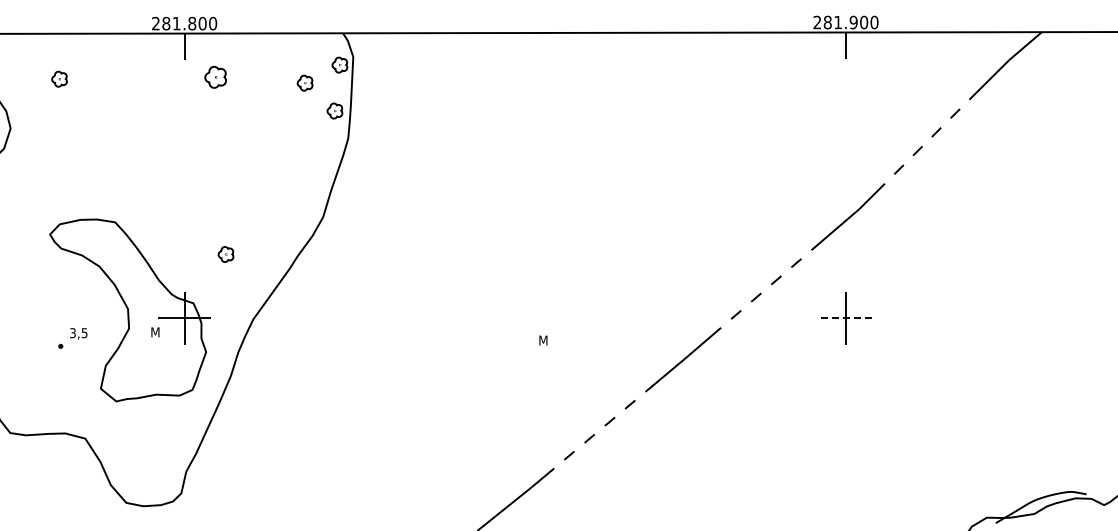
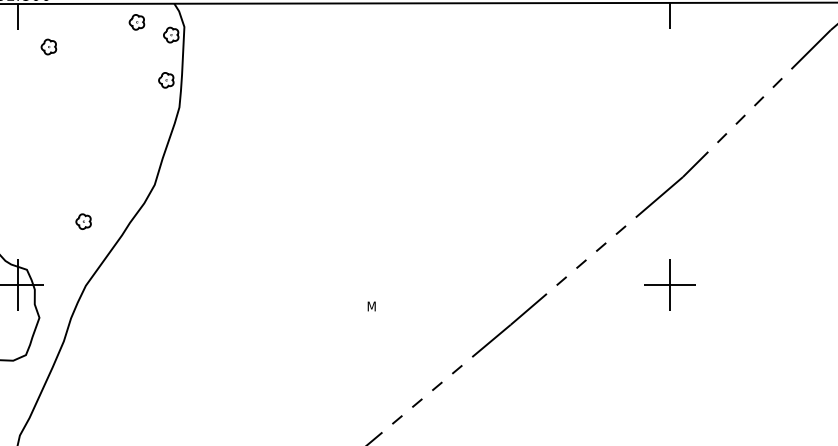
part: (215, 76) -> (48, 46), size x0.71
part: (304, 82) -> (136, 21), moved
part: (225, 254) -> (83, 221), moved
line: (845, 318) -> (669, 284), dashed -> solid

